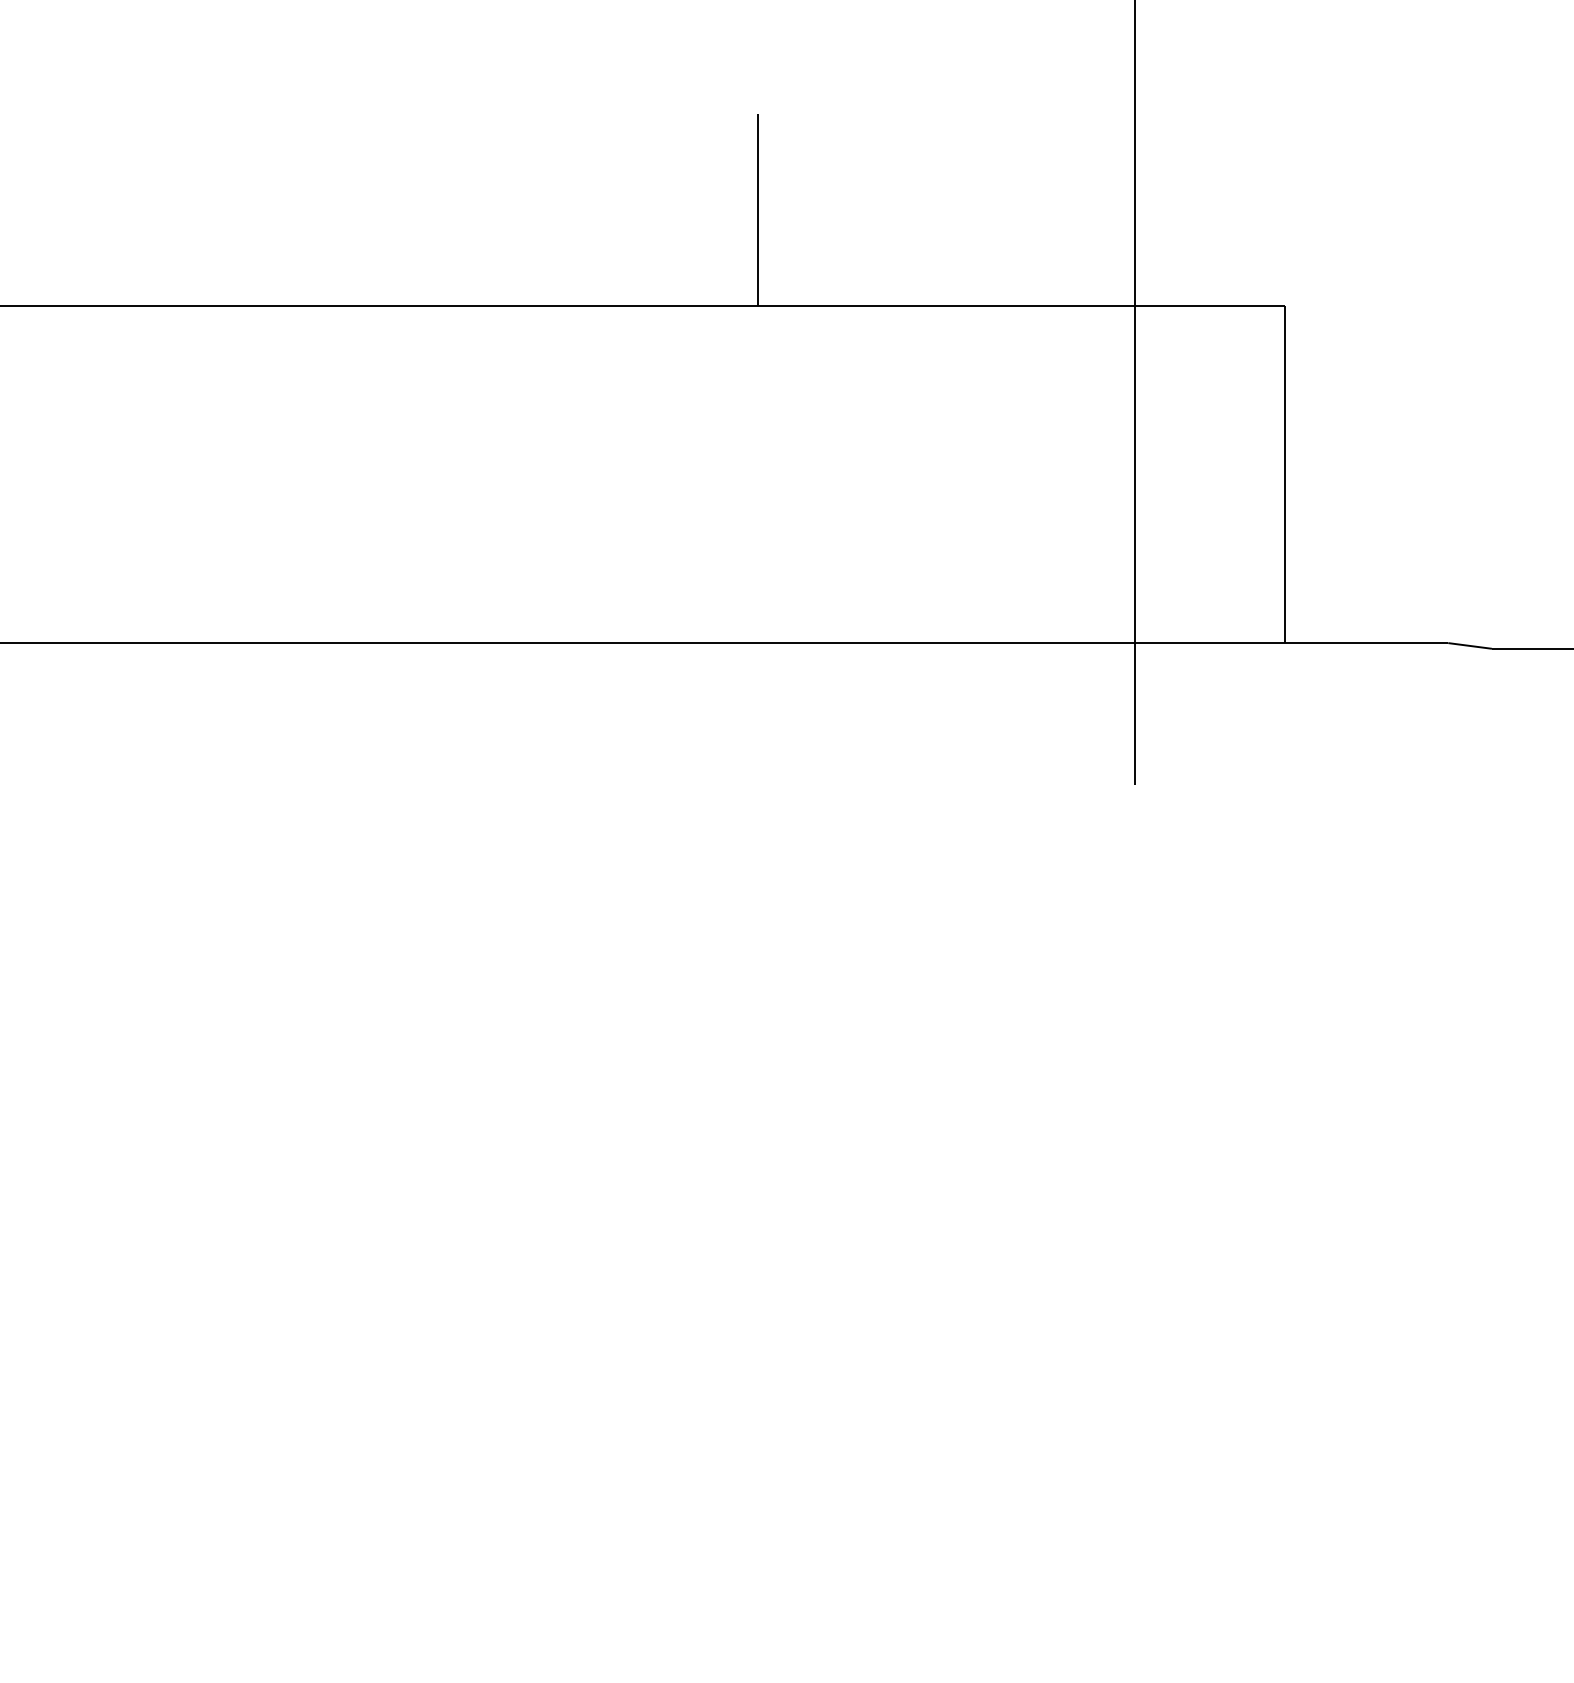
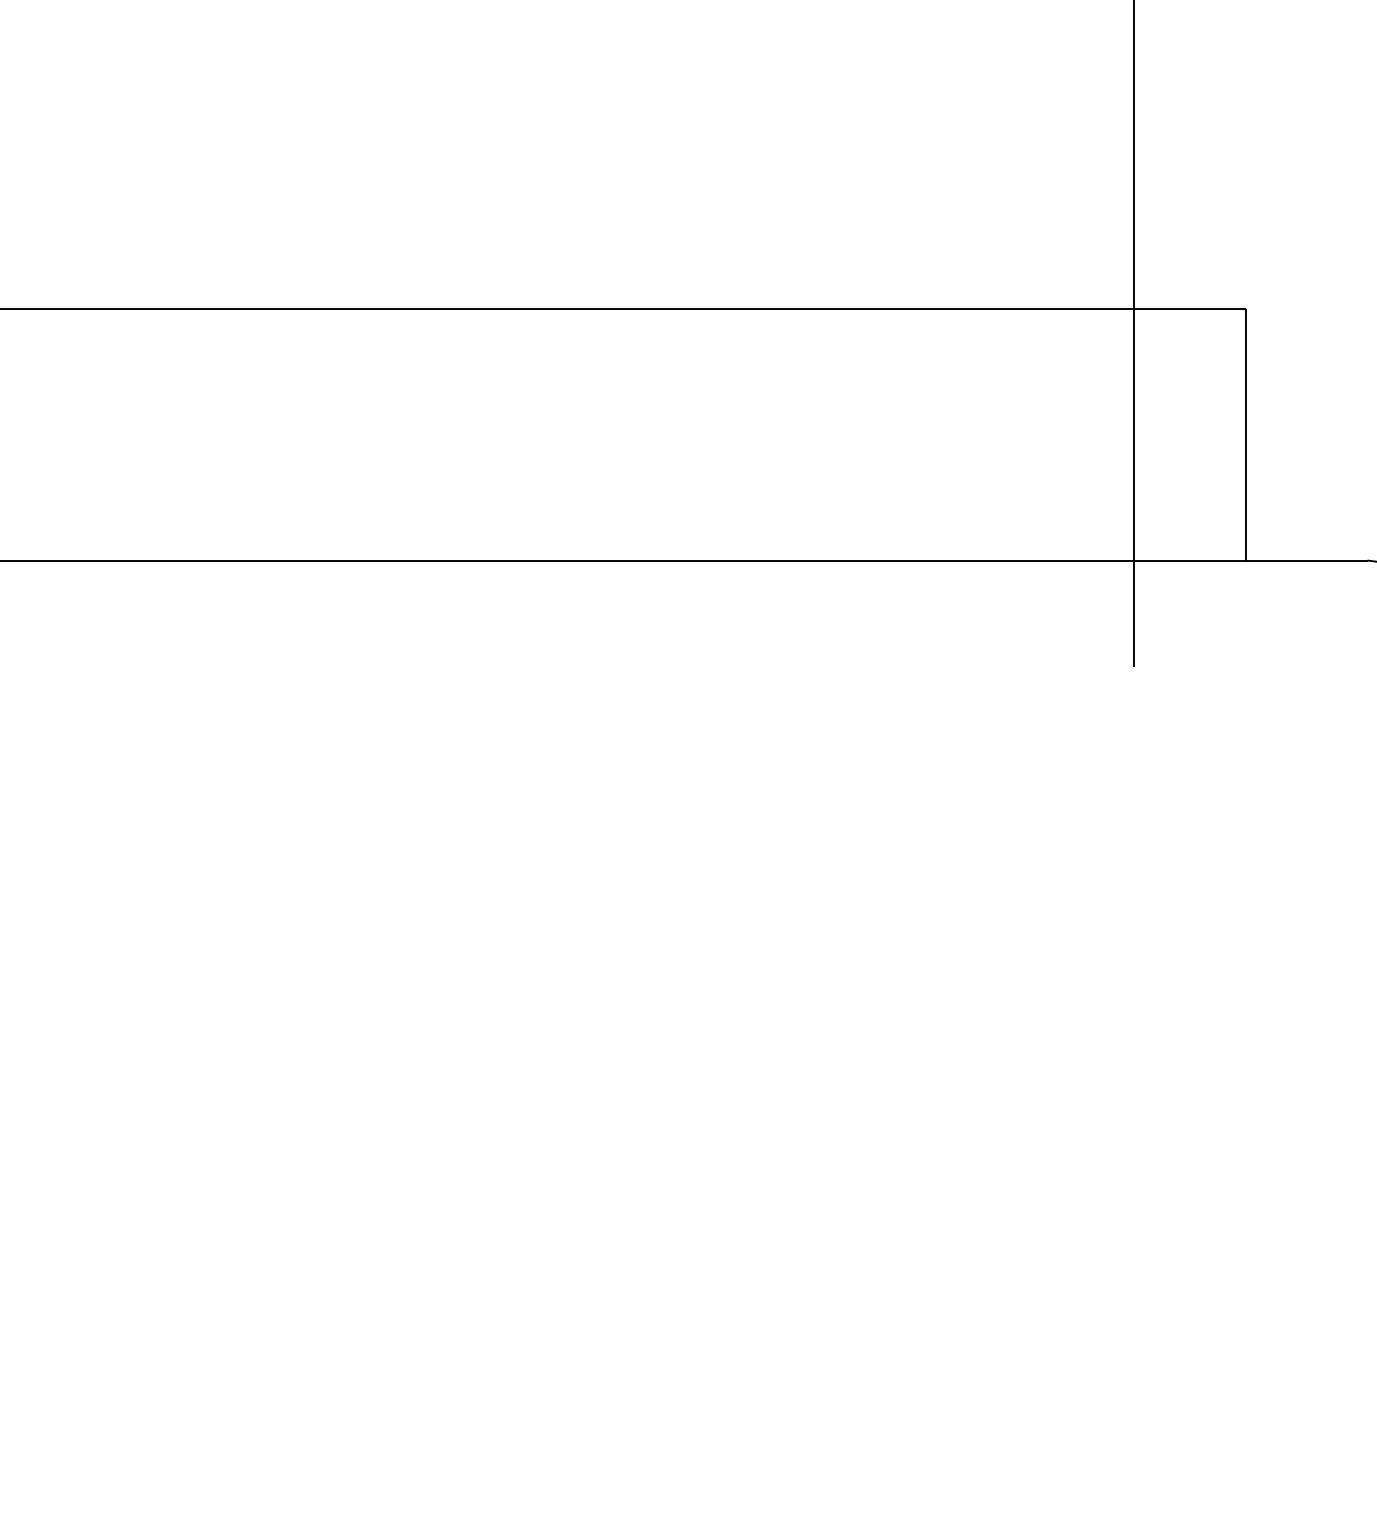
line: (757, 210) -> (851, 237), removed

